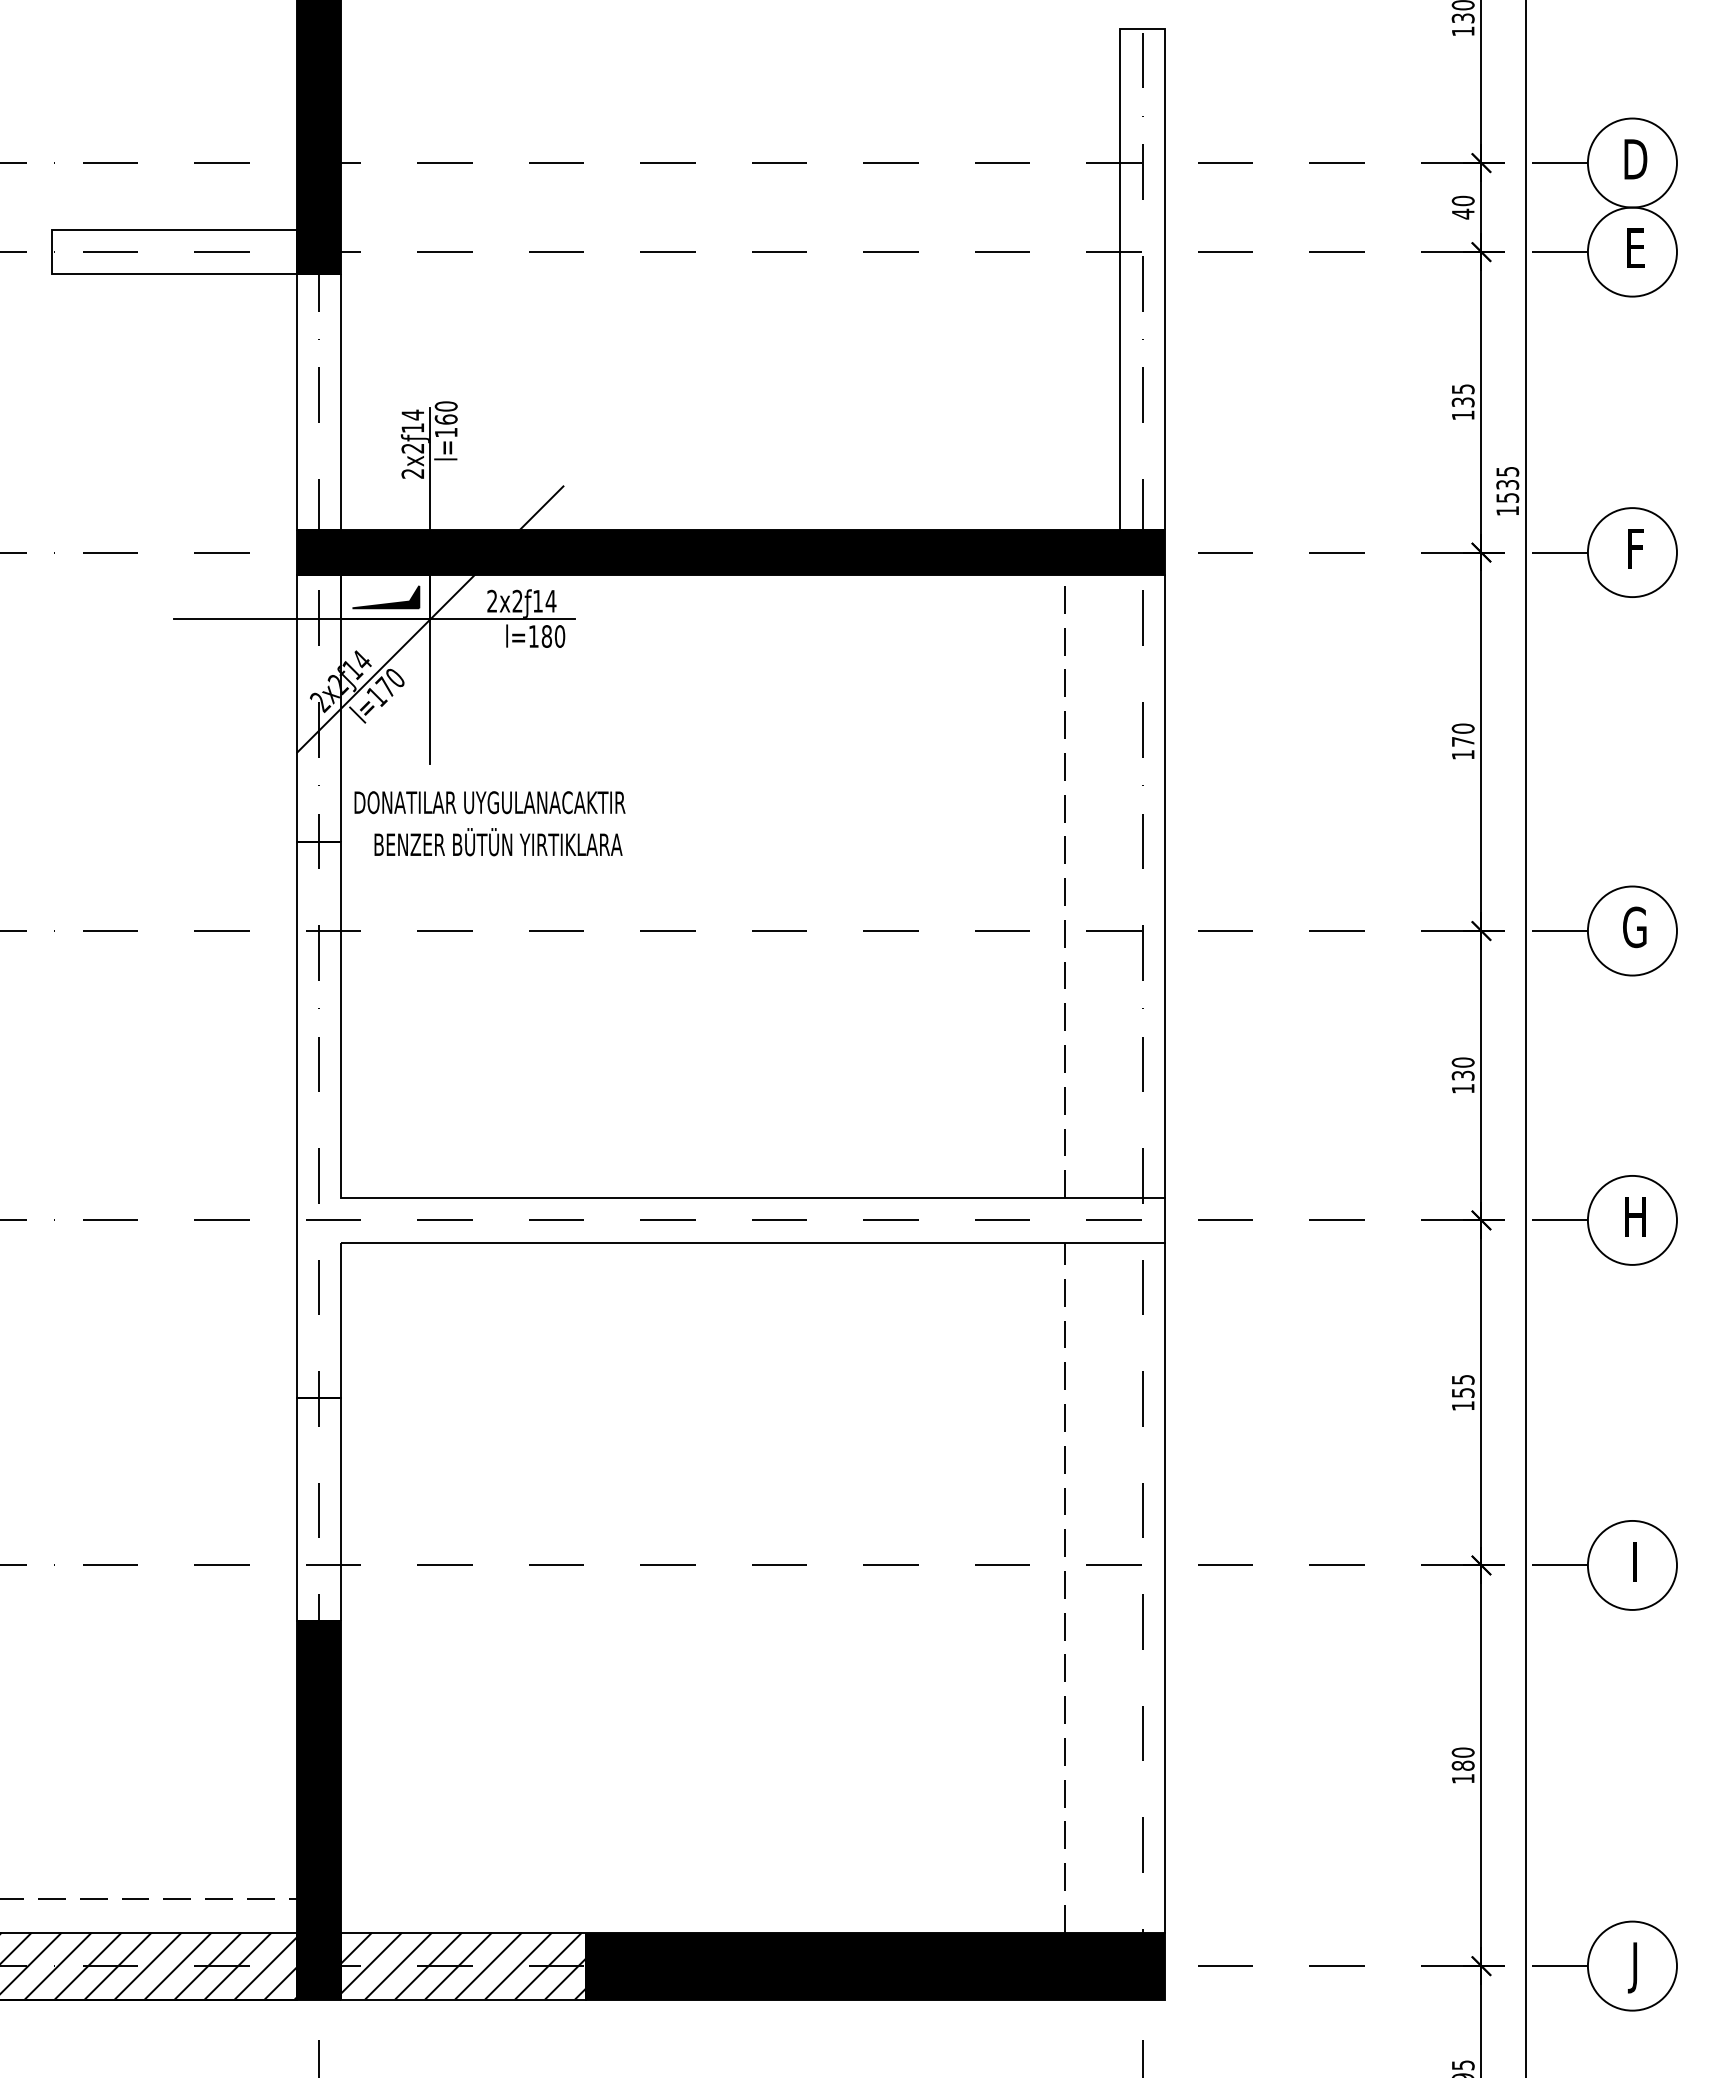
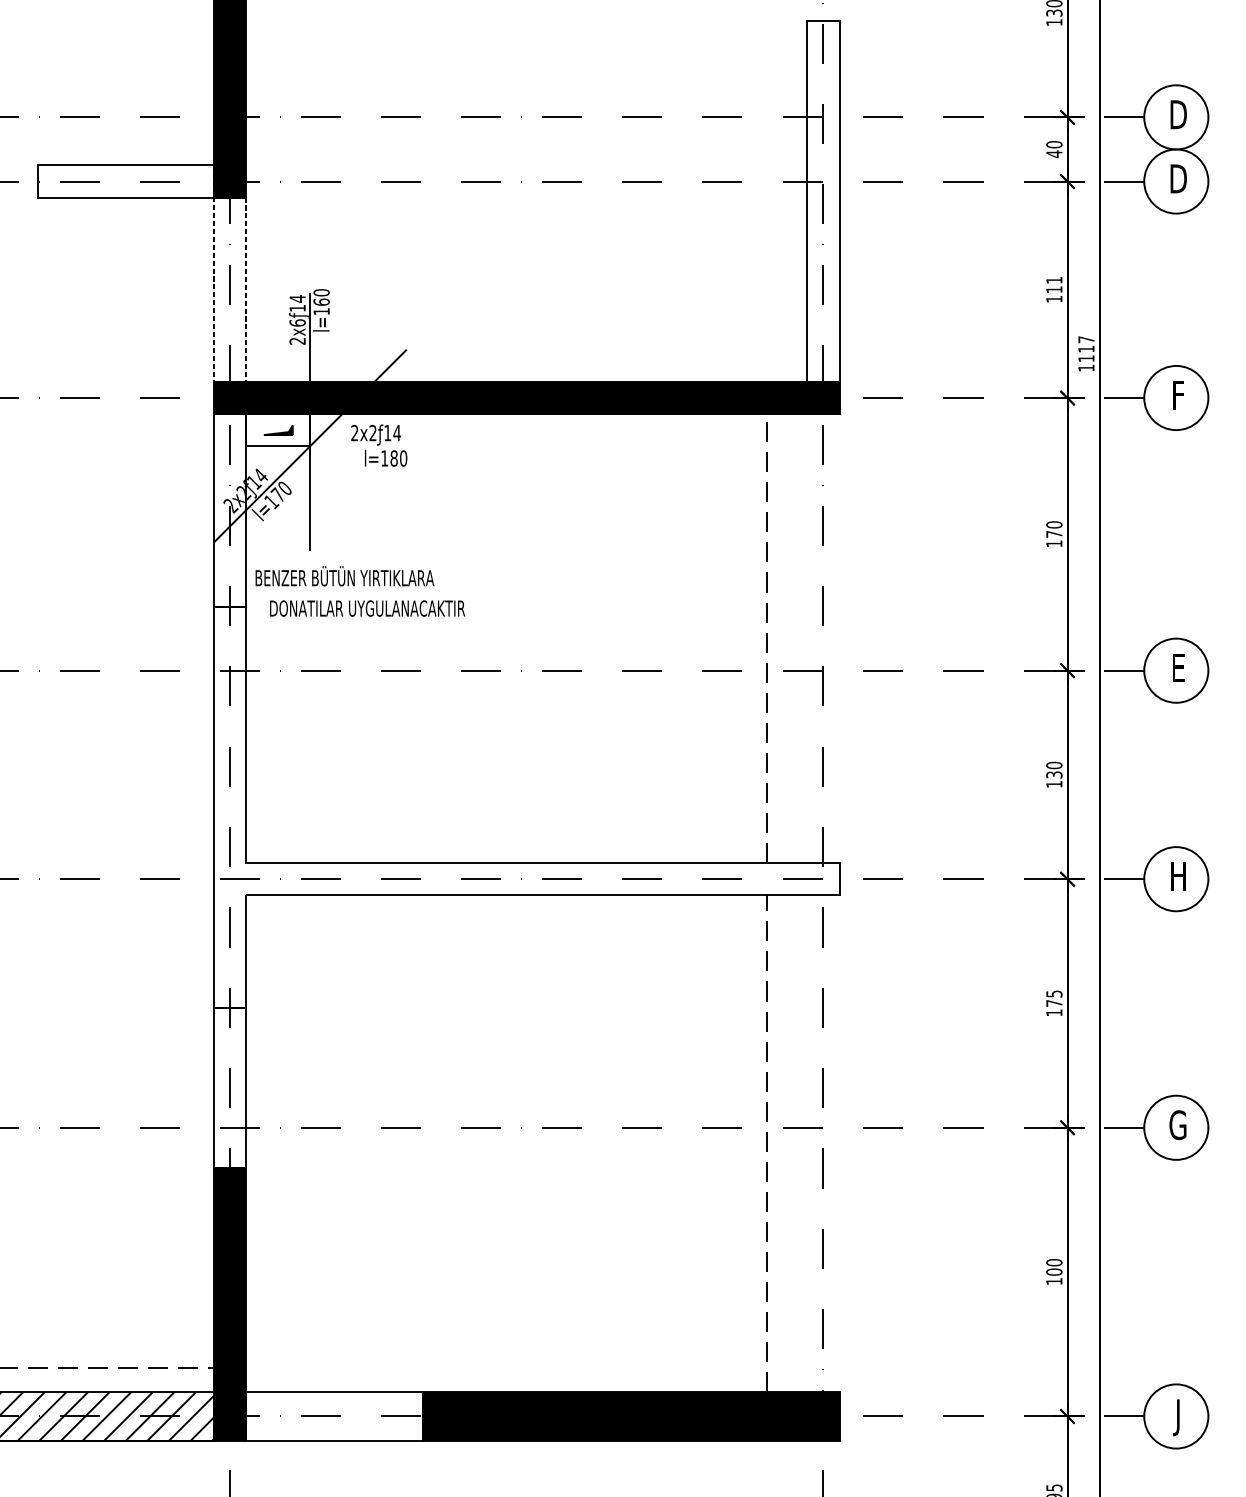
text: (1635, 248) -> (1178, 178), E -> D
text: (1462, 395) -> (1053, 284), 135 -> 111
text: (412, 448) -> (297, 323), 2x2ƒ14 -> 2x6ƒ14
text: (1507, 484) -> (1086, 348), 1535 -> 1117
line: (296, 530) -> (213, 382), solid -> dashed
part: (386, 597) -> (278, 430), size x0.6
line: (374, 619) -> (269, 446), removed
text: (490, 800) -> (353, 576), DONATILAR UYGULANACAKTIR -> BENZER BÜTÜN YIRTIKLARA
text: (510, 842) -> (367, 606), BENZER BÜTÜN YIRTIKLARA -> DONATILAR UYGULANACAKTIR
line: (1165, 886) -> (839, 638), removed
text: (1634, 927) -> (1177, 668), G -> E
text: (1463, 1392) -> (1054, 1003), 155 -> 175
text: (1634, 1561) -> (1177, 1124), I -> G
line: (1165, 1587) -> (839, 1143), removed
text: (1463, 1765) -> (1054, 1271), 180 -> 100
hatch: (463, 1965) -> (334, 1416), removed

